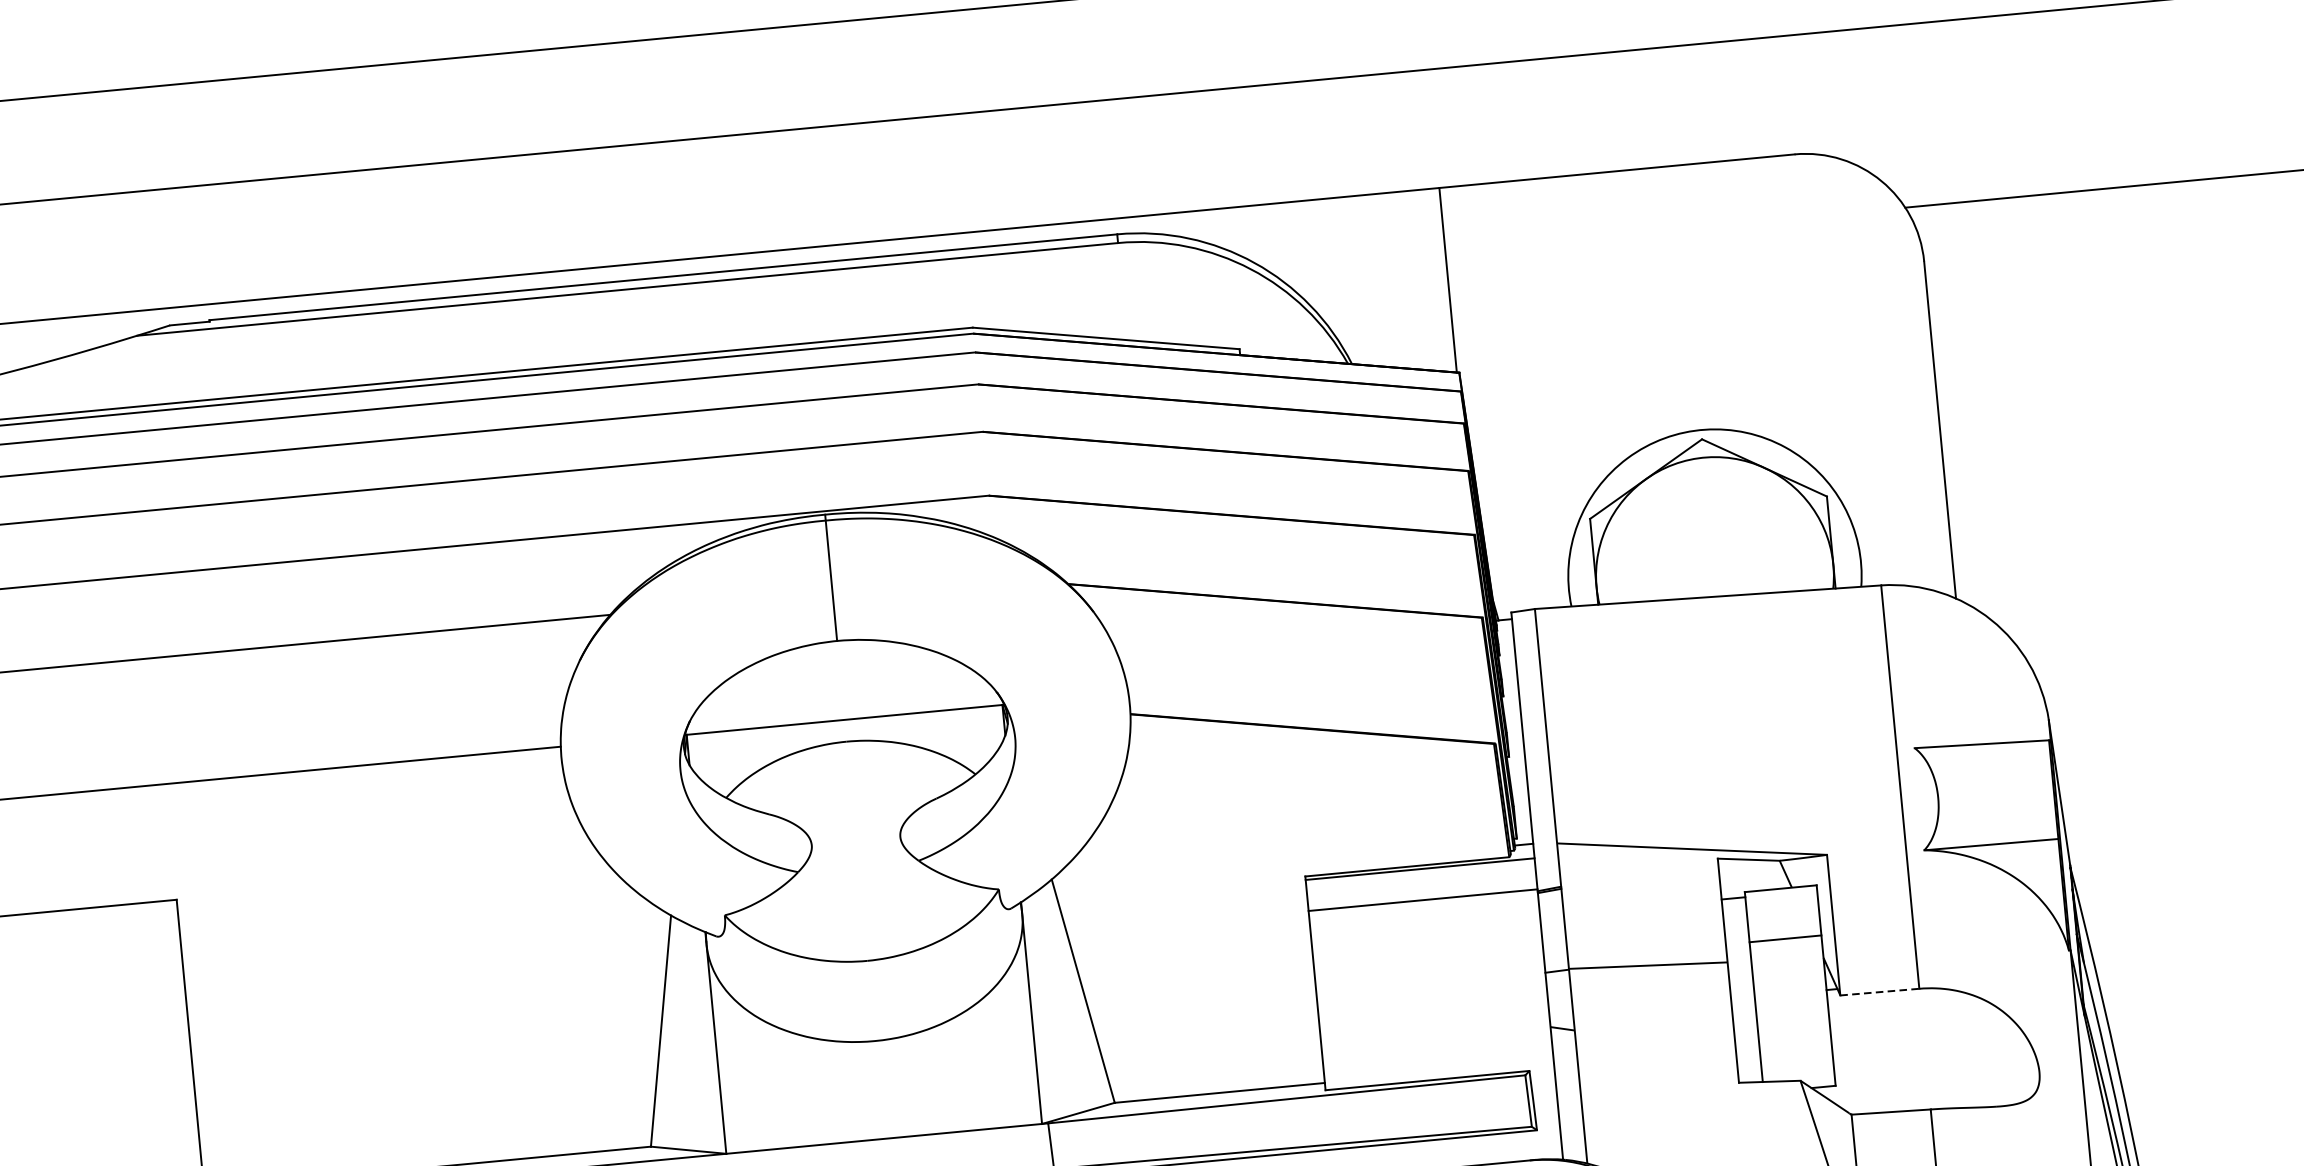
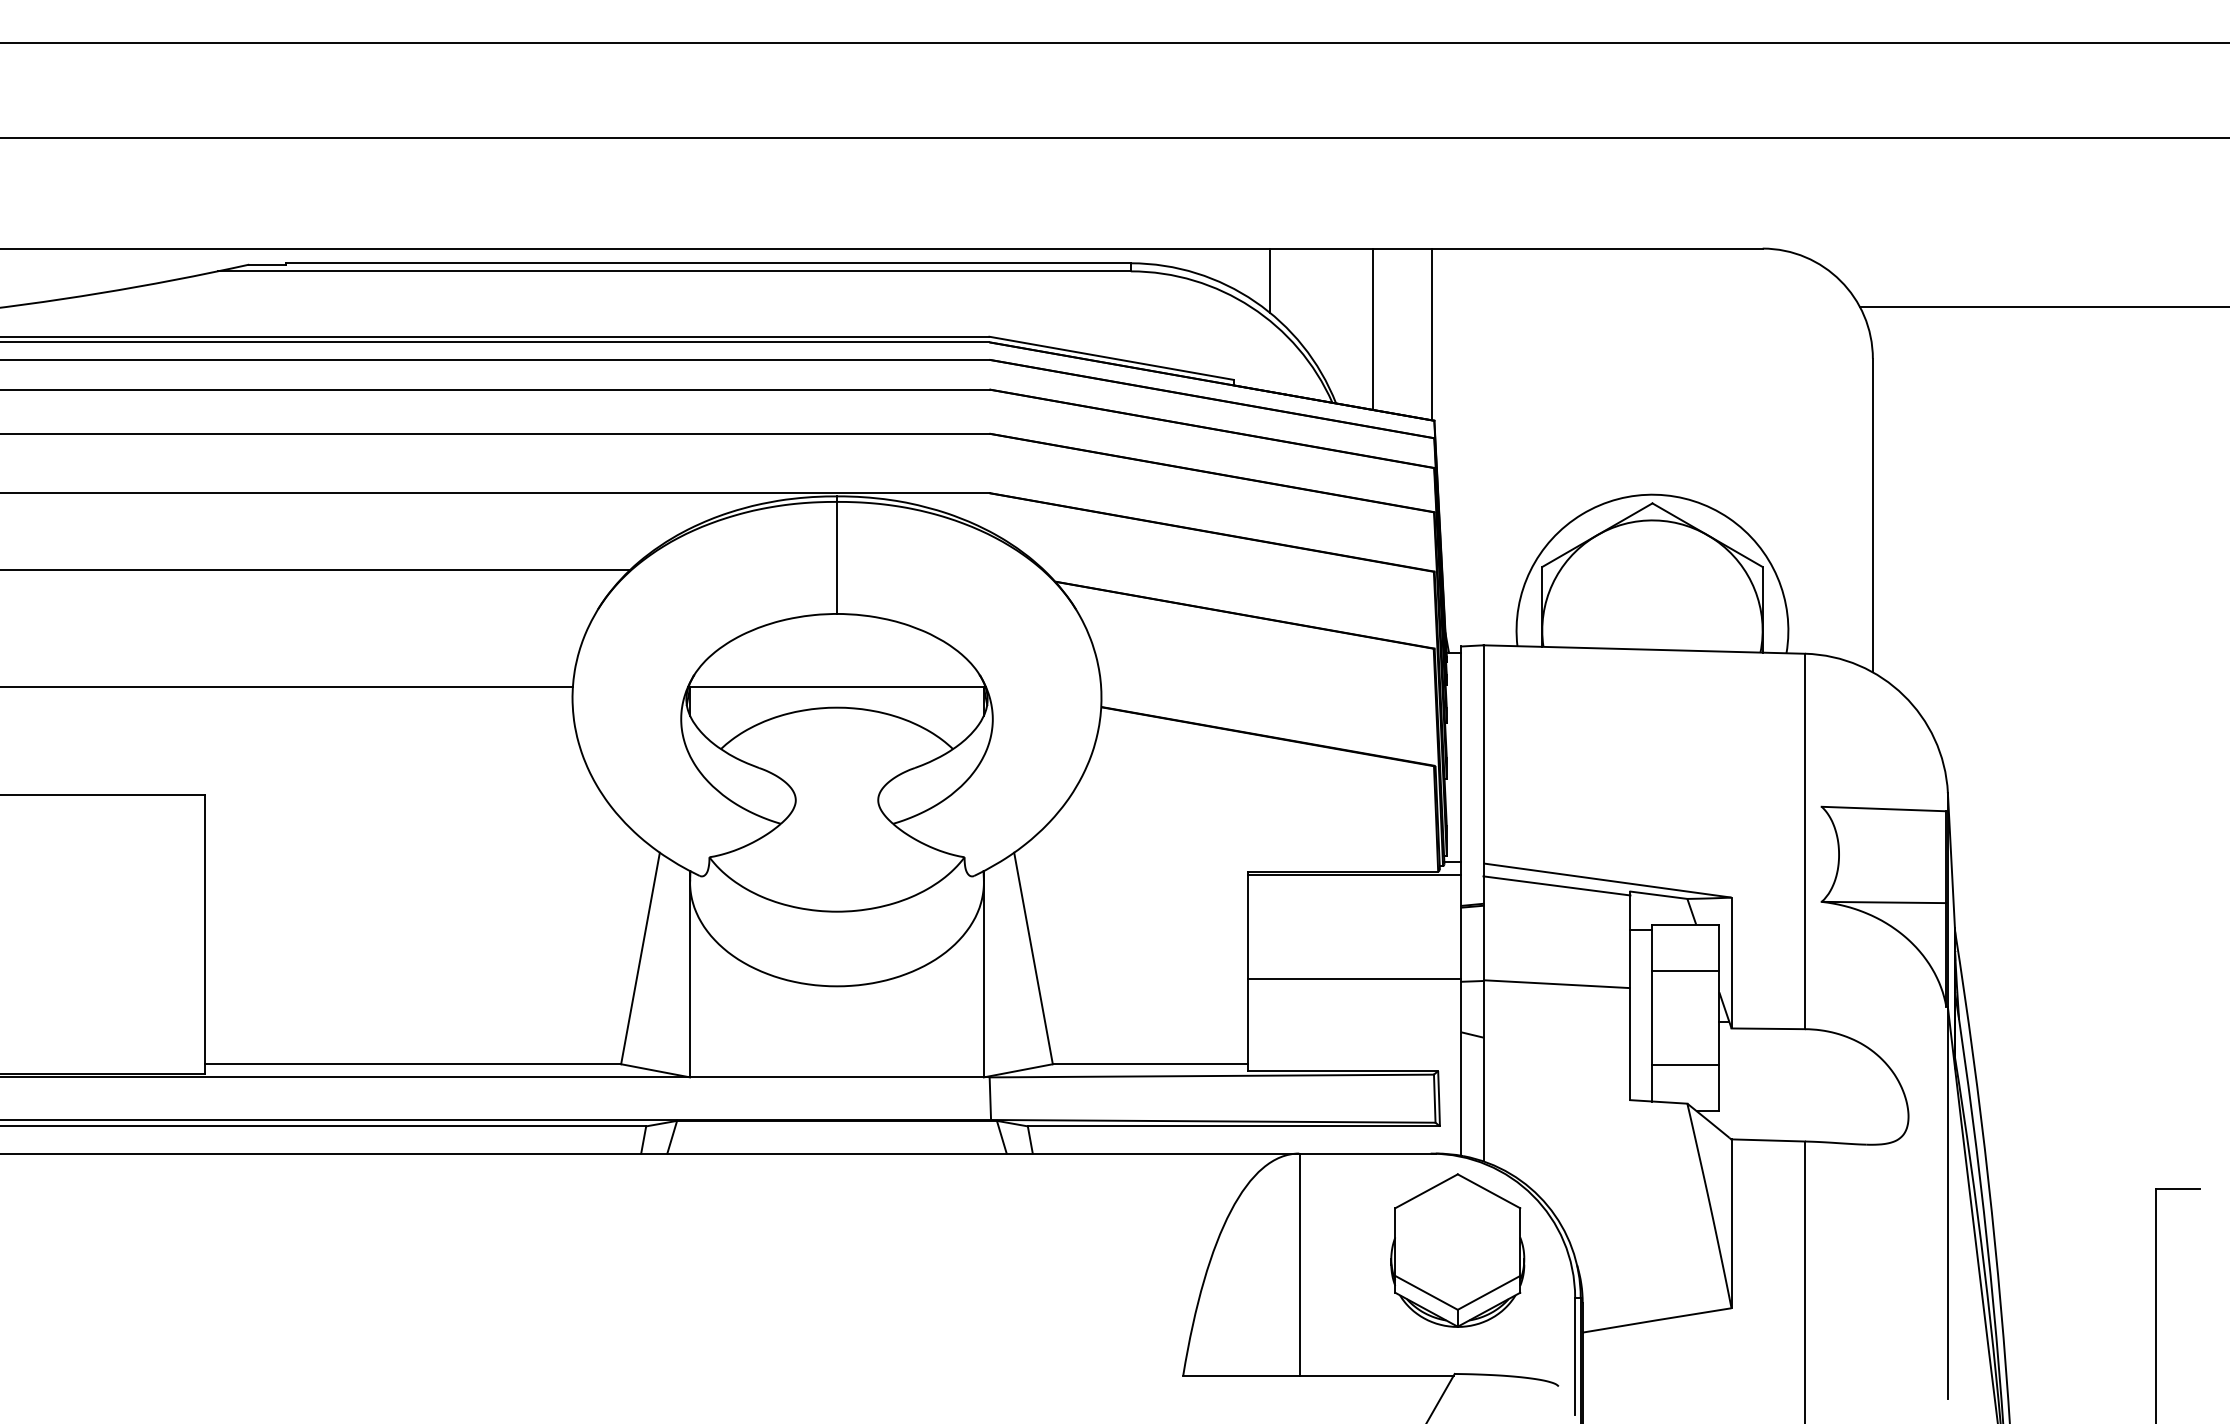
line: (1269, 238) -> (1270, 280), added
line: (1384, 280) -> (1373, 329), added
line: (1637, 859) -> (1556, 885), added
line: (1422, 900) -> (1354, 979), moved
line: (1880, 991) -> (1768, 1028), dashed -> solid
line: (1794, 1038) -> (1685, 1064), added

